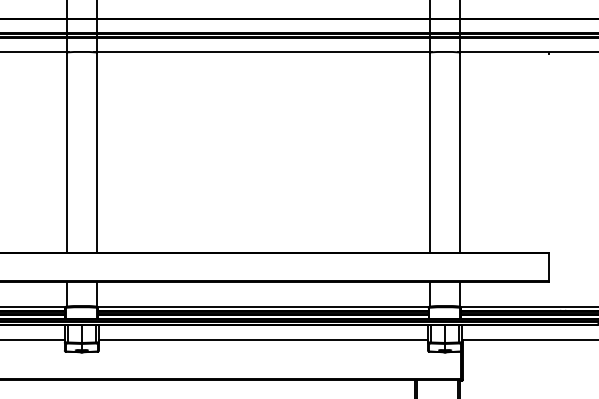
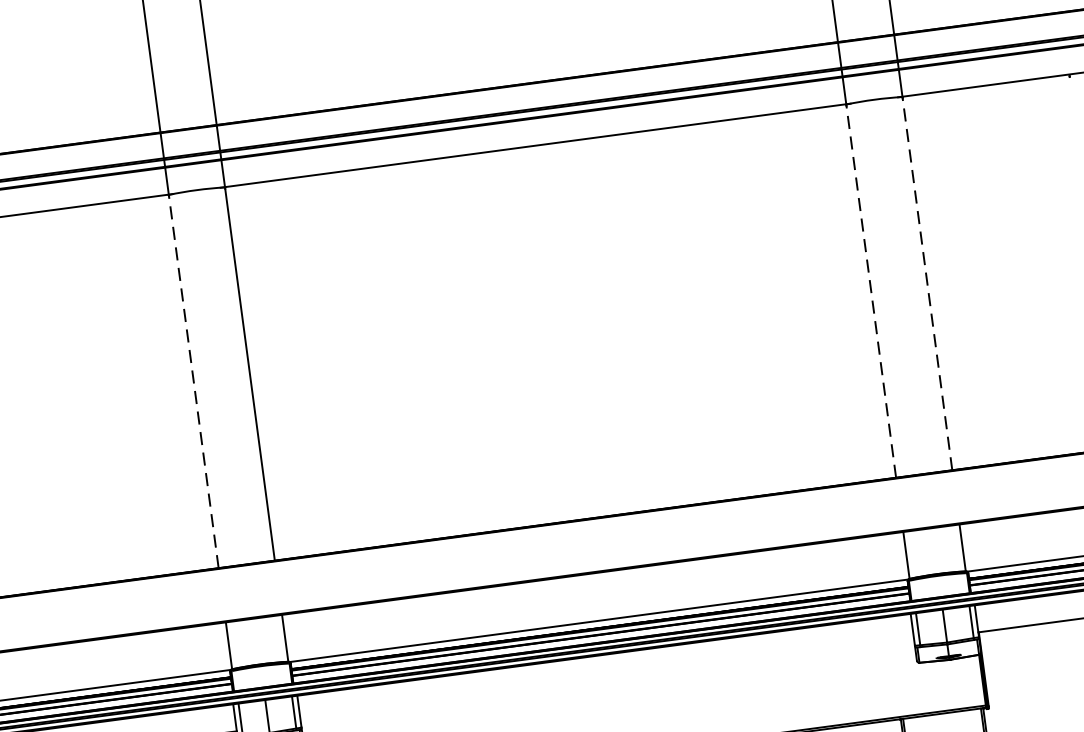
line: (66, 152) -> (193, 381), solid -> dashed
line: (429, 152) -> (870, 291), solid -> dashed
line: (459, 152) -> (926, 283), solid -> dashed
line: (263, 339) -> (607, 681), removed

